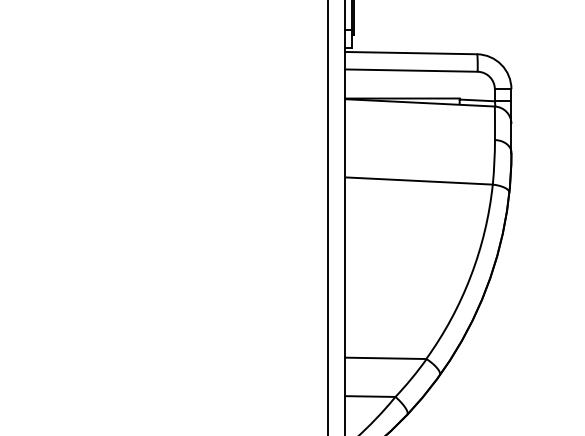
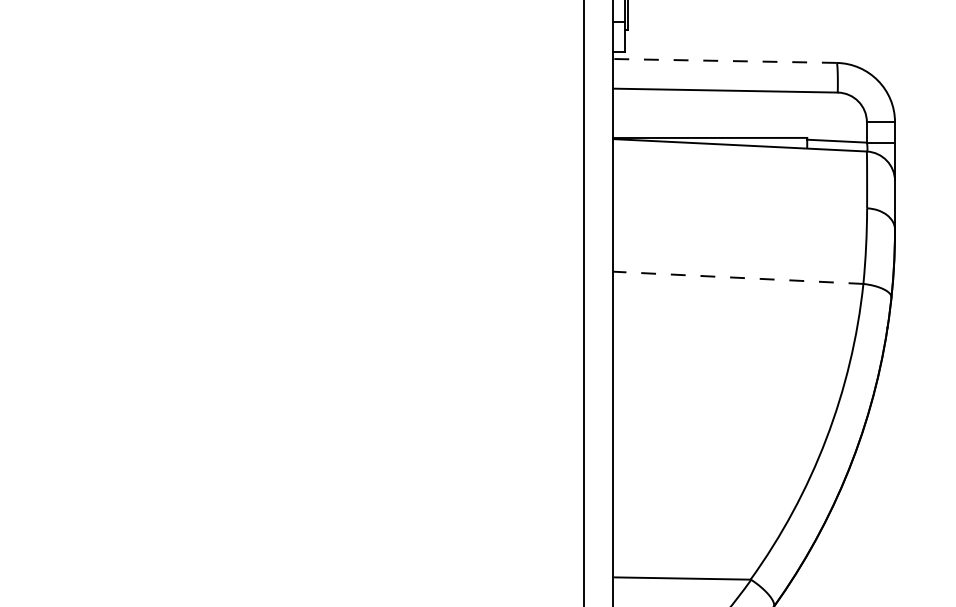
line: (411, 53) -> (725, 61), solid -> dashed
line: (419, 181) -> (739, 278), solid -> dashed

